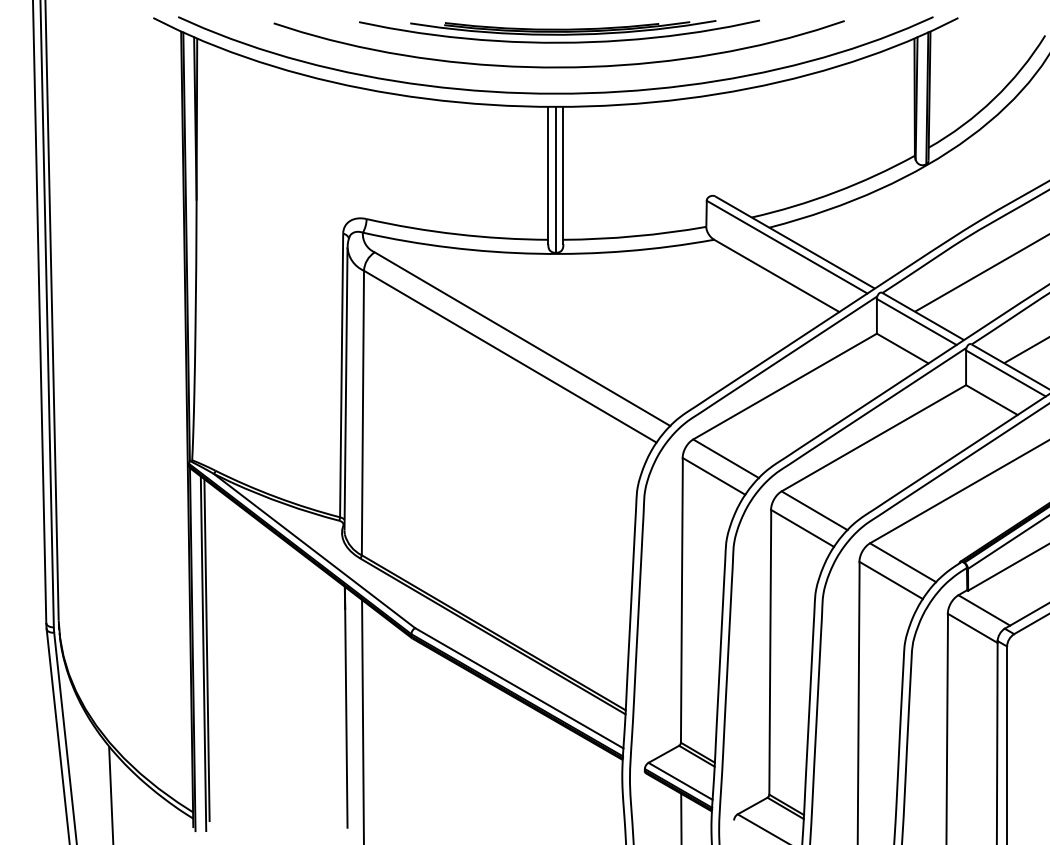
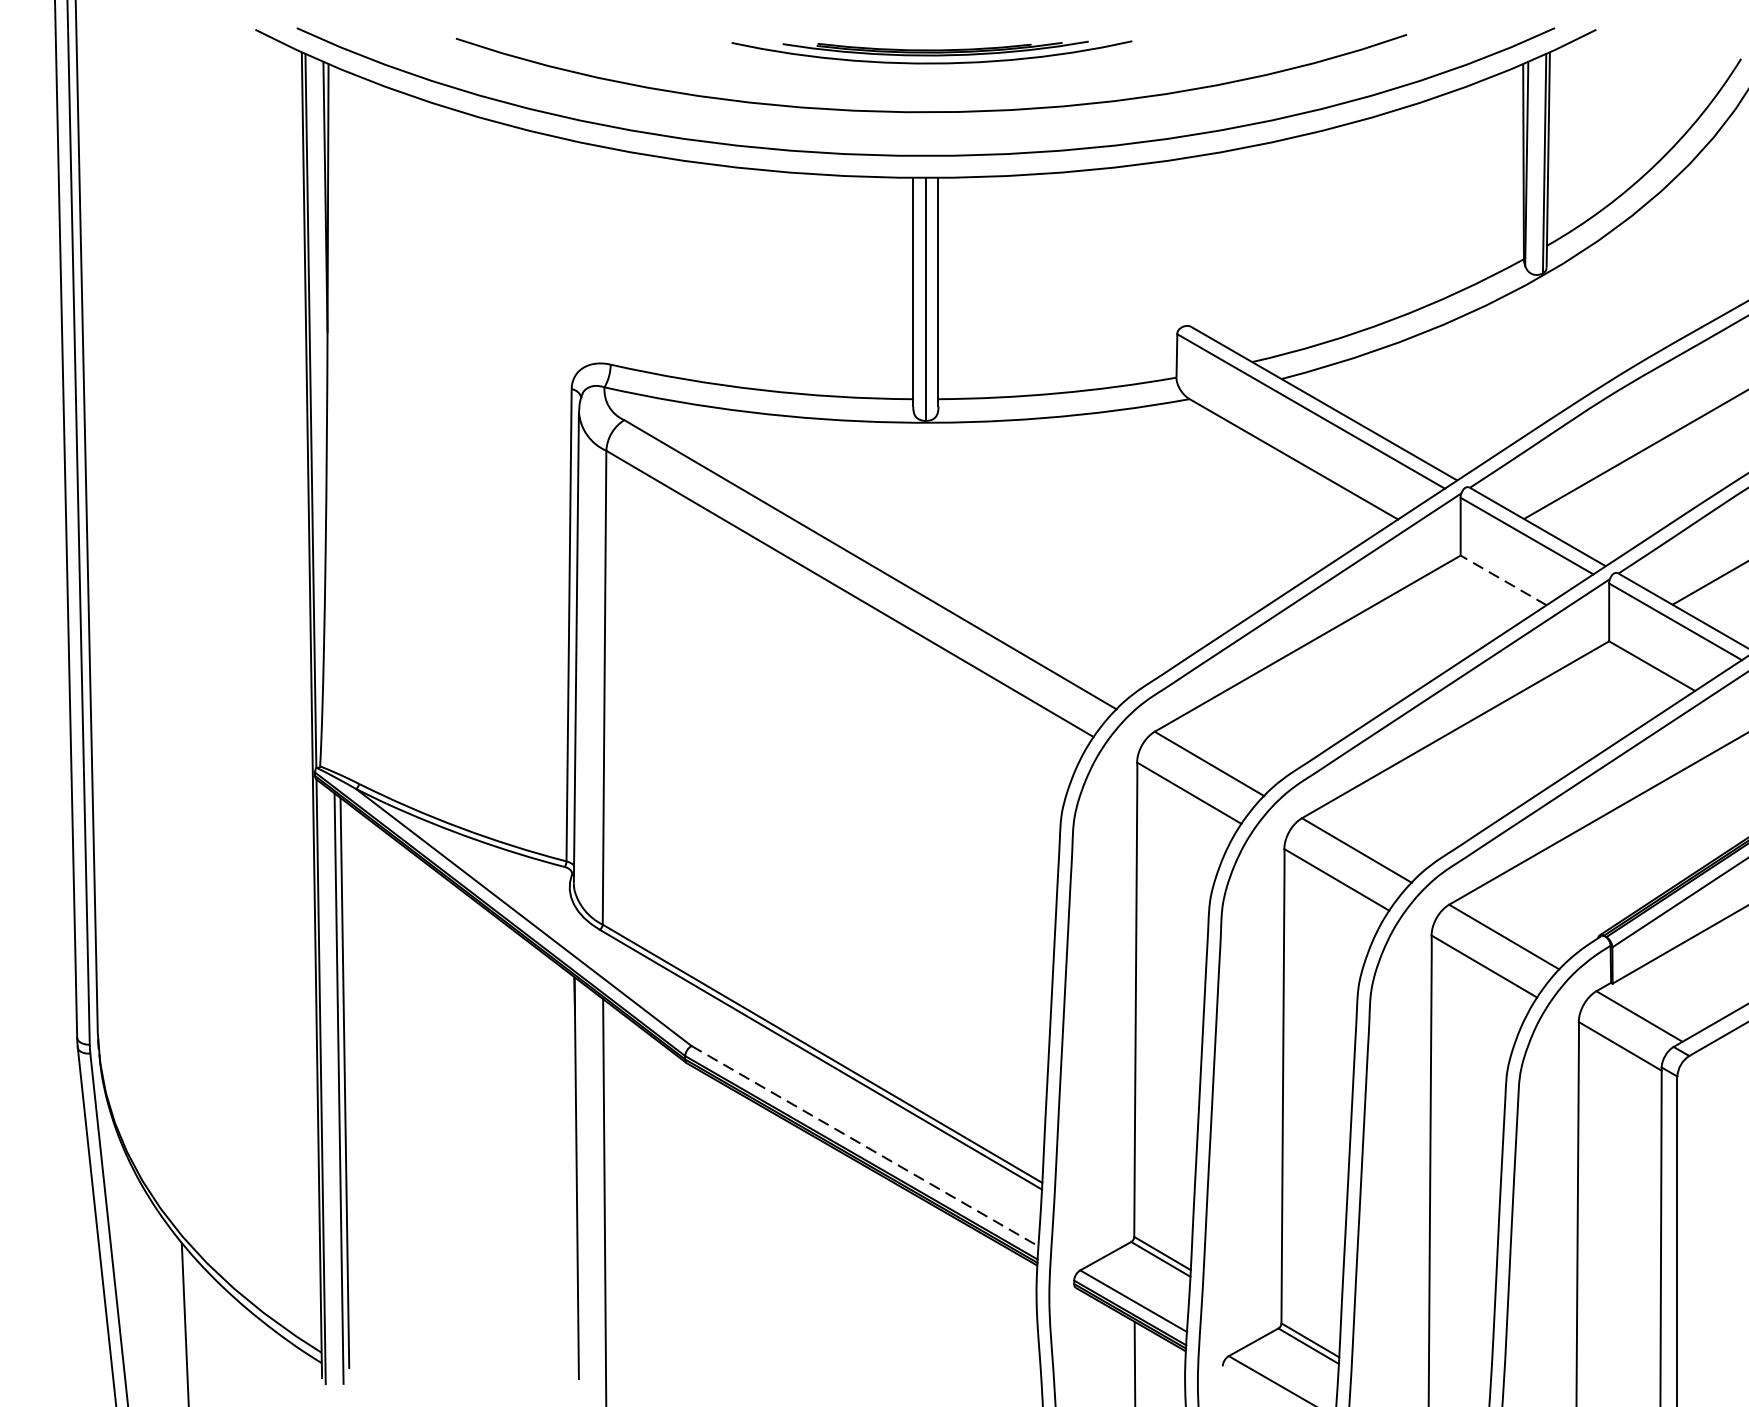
part: (559, 31) -> (931, 52), size x0.6
line: (902, 348) -> (1503, 580), solid -> dashed
line: (519, 688) -> (865, 1146), solid -> dashed

